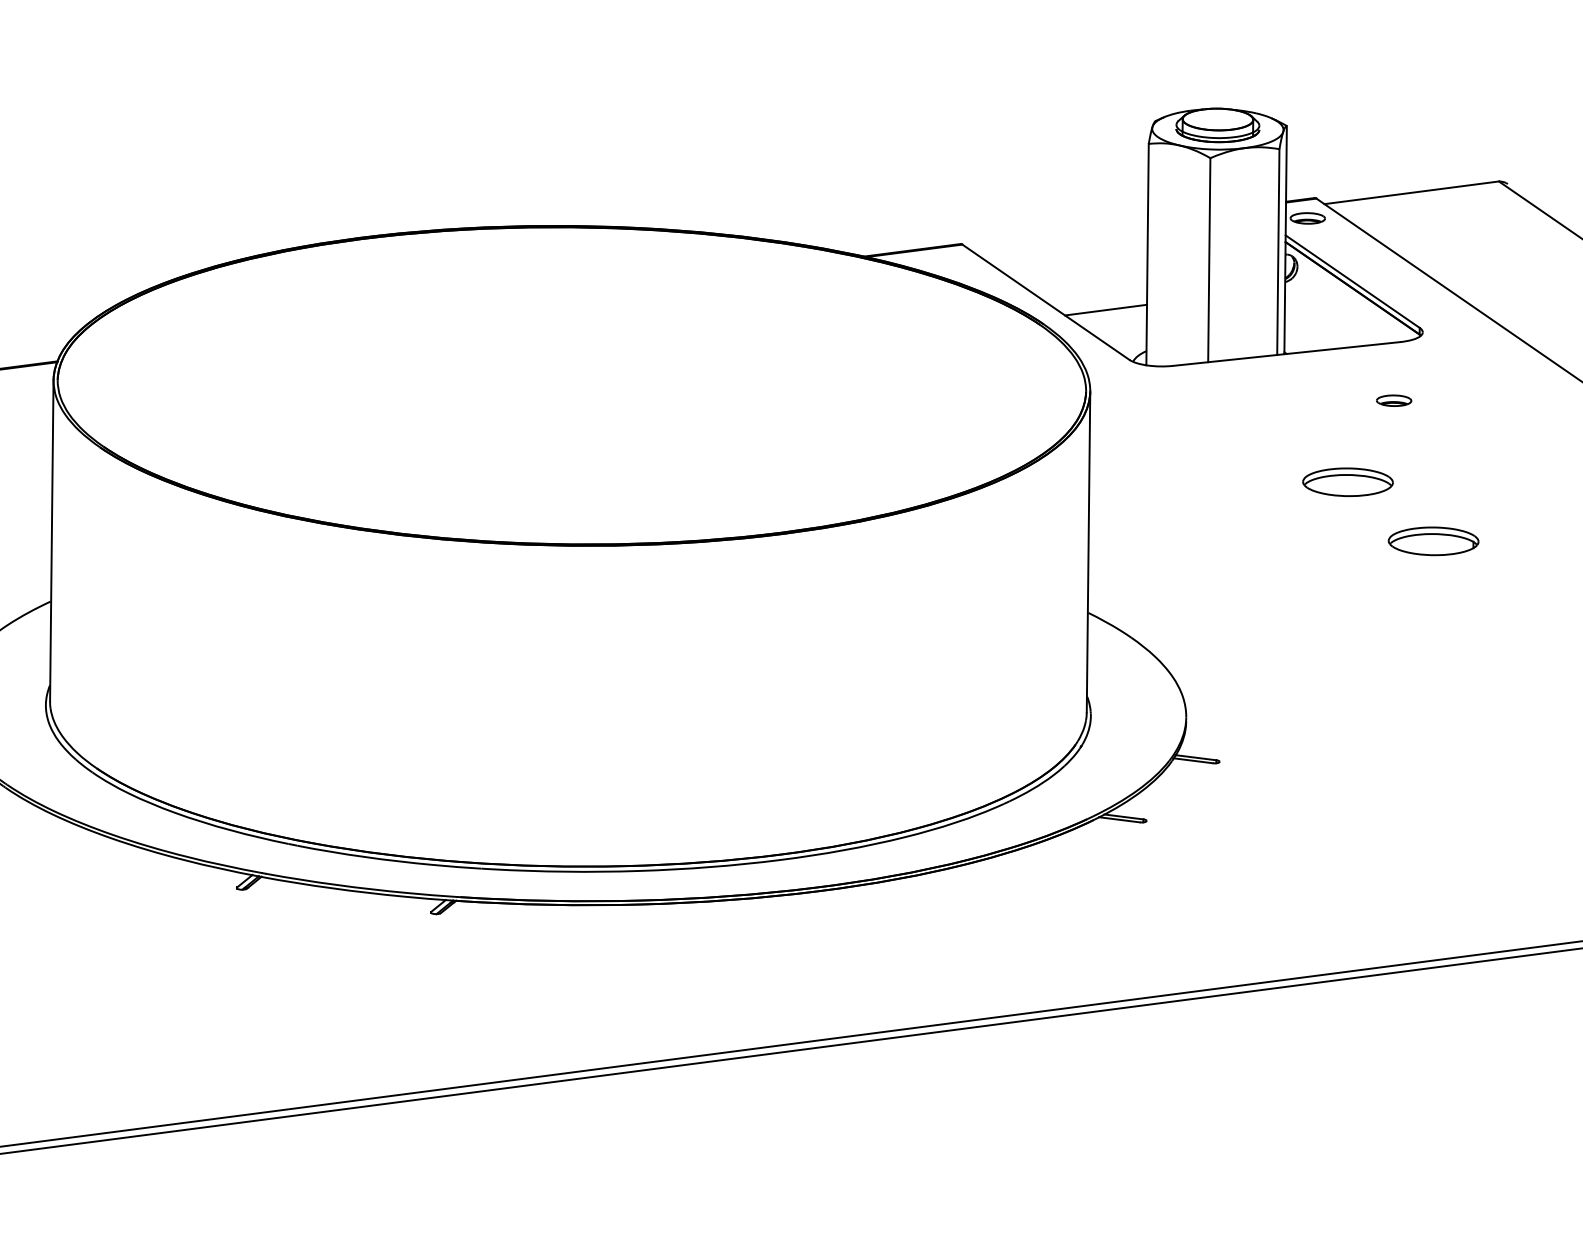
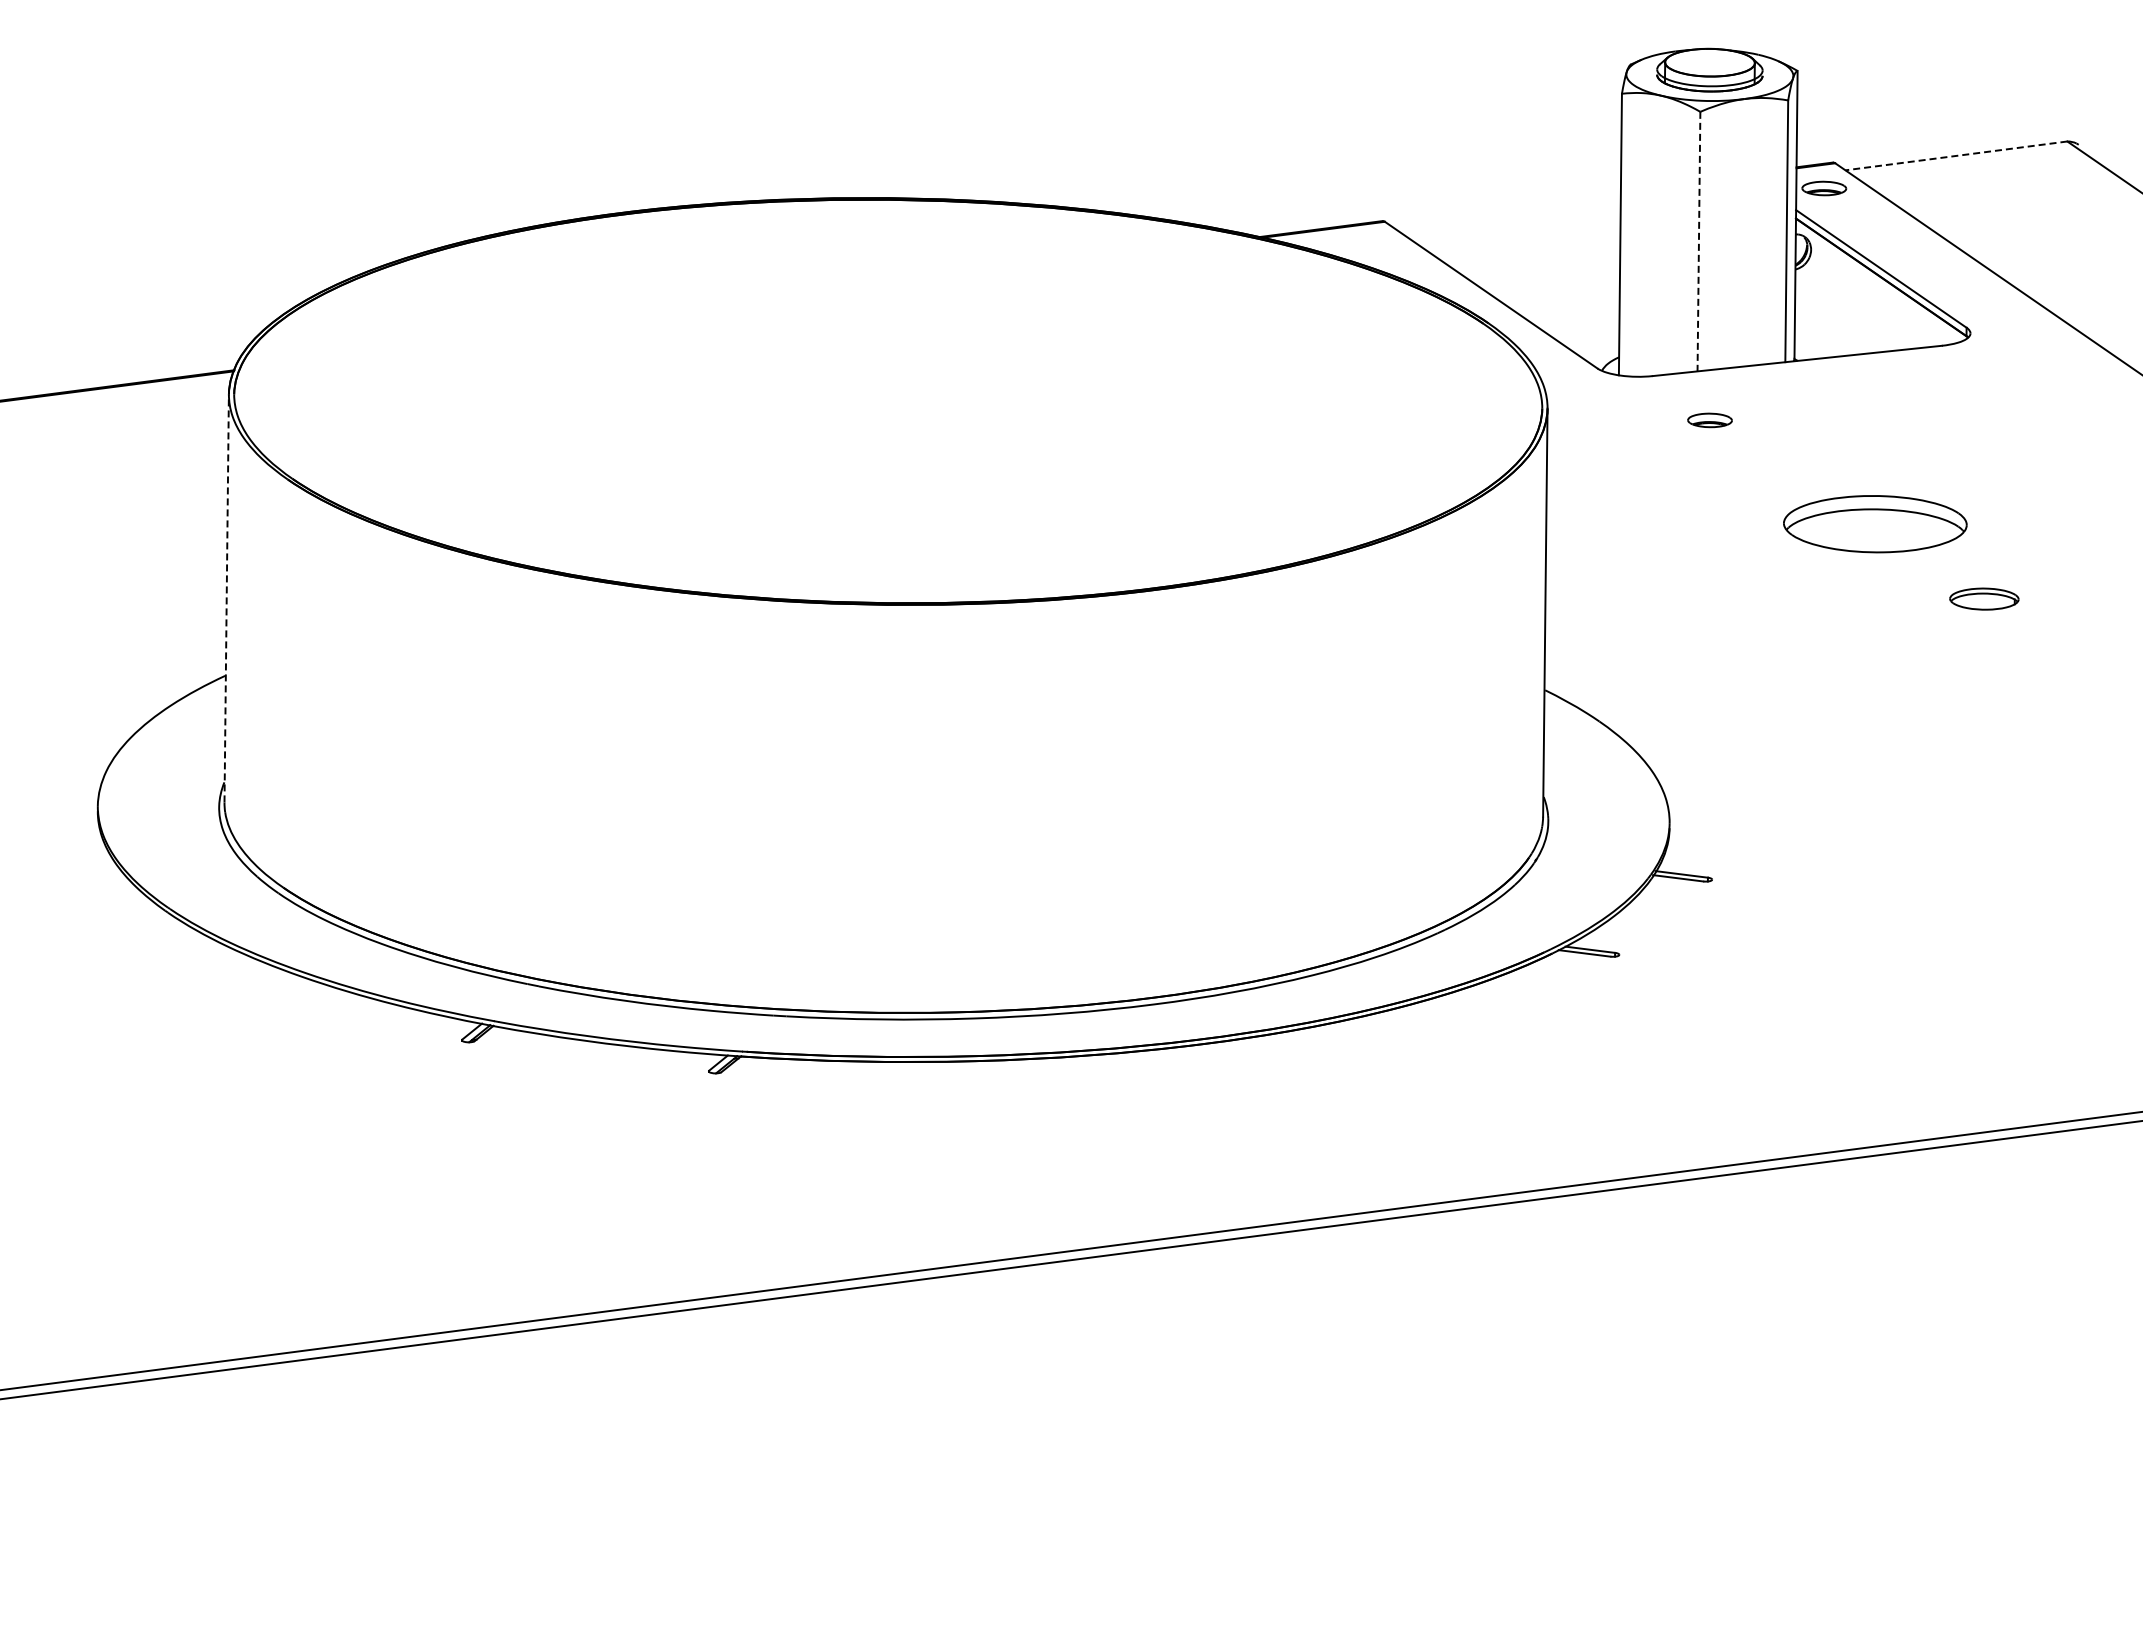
line: (1411, 192) -> (1956, 155), solid -> dashed
line: (1208, 260) -> (1698, 241), solid -> dashed
line: (1105, 309) -> (1567, 304), removed
part: (1393, 400) -> (1709, 420), moved
part: (1348, 481) -> (1875, 523), size x1.6
line: (51, 539) -> (226, 597), solid -> dashed
part: (1433, 540) -> (1984, 598), size x0.6

